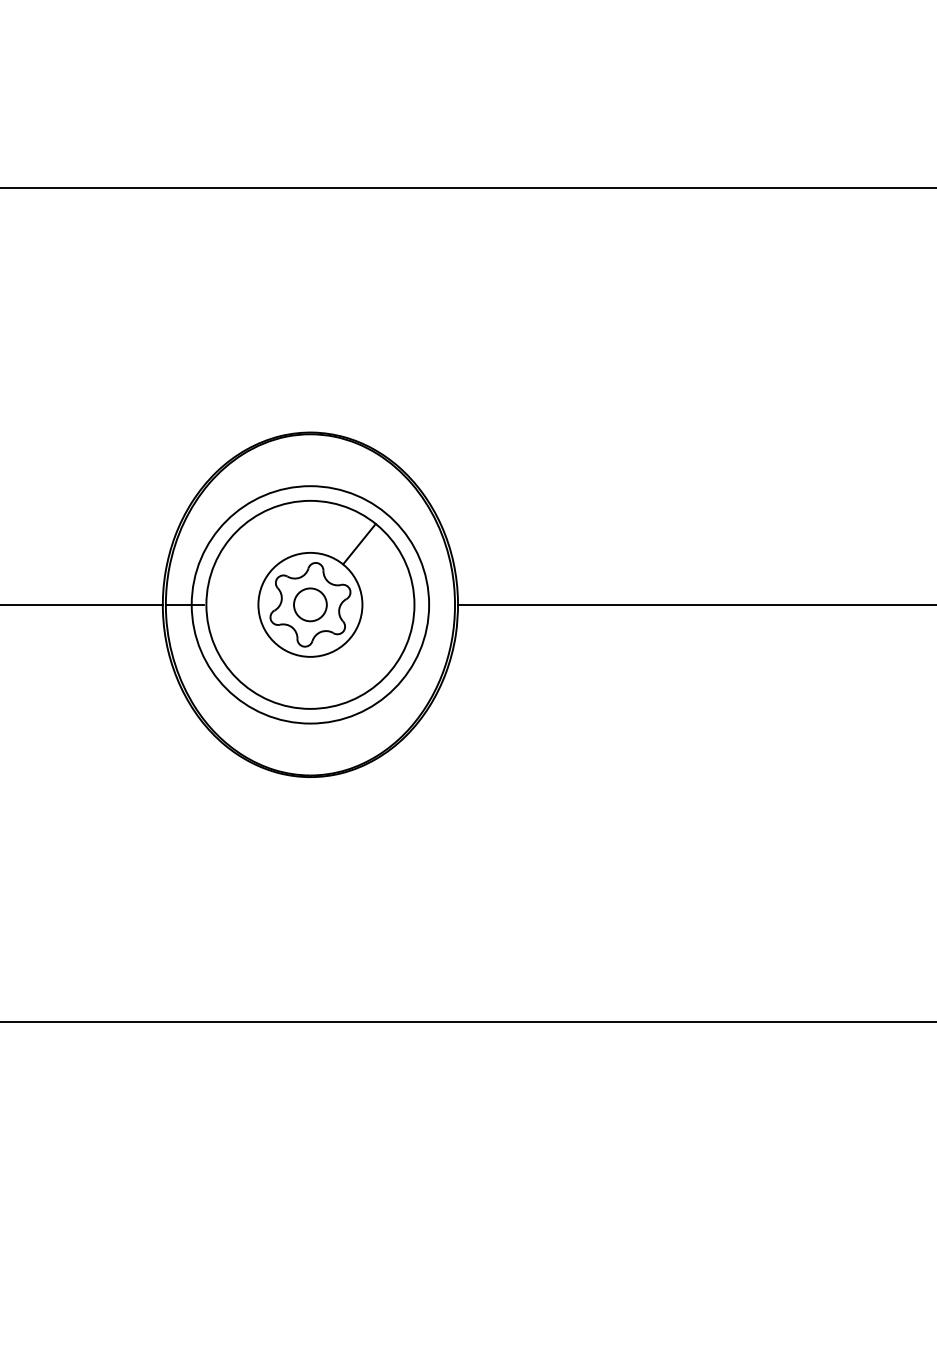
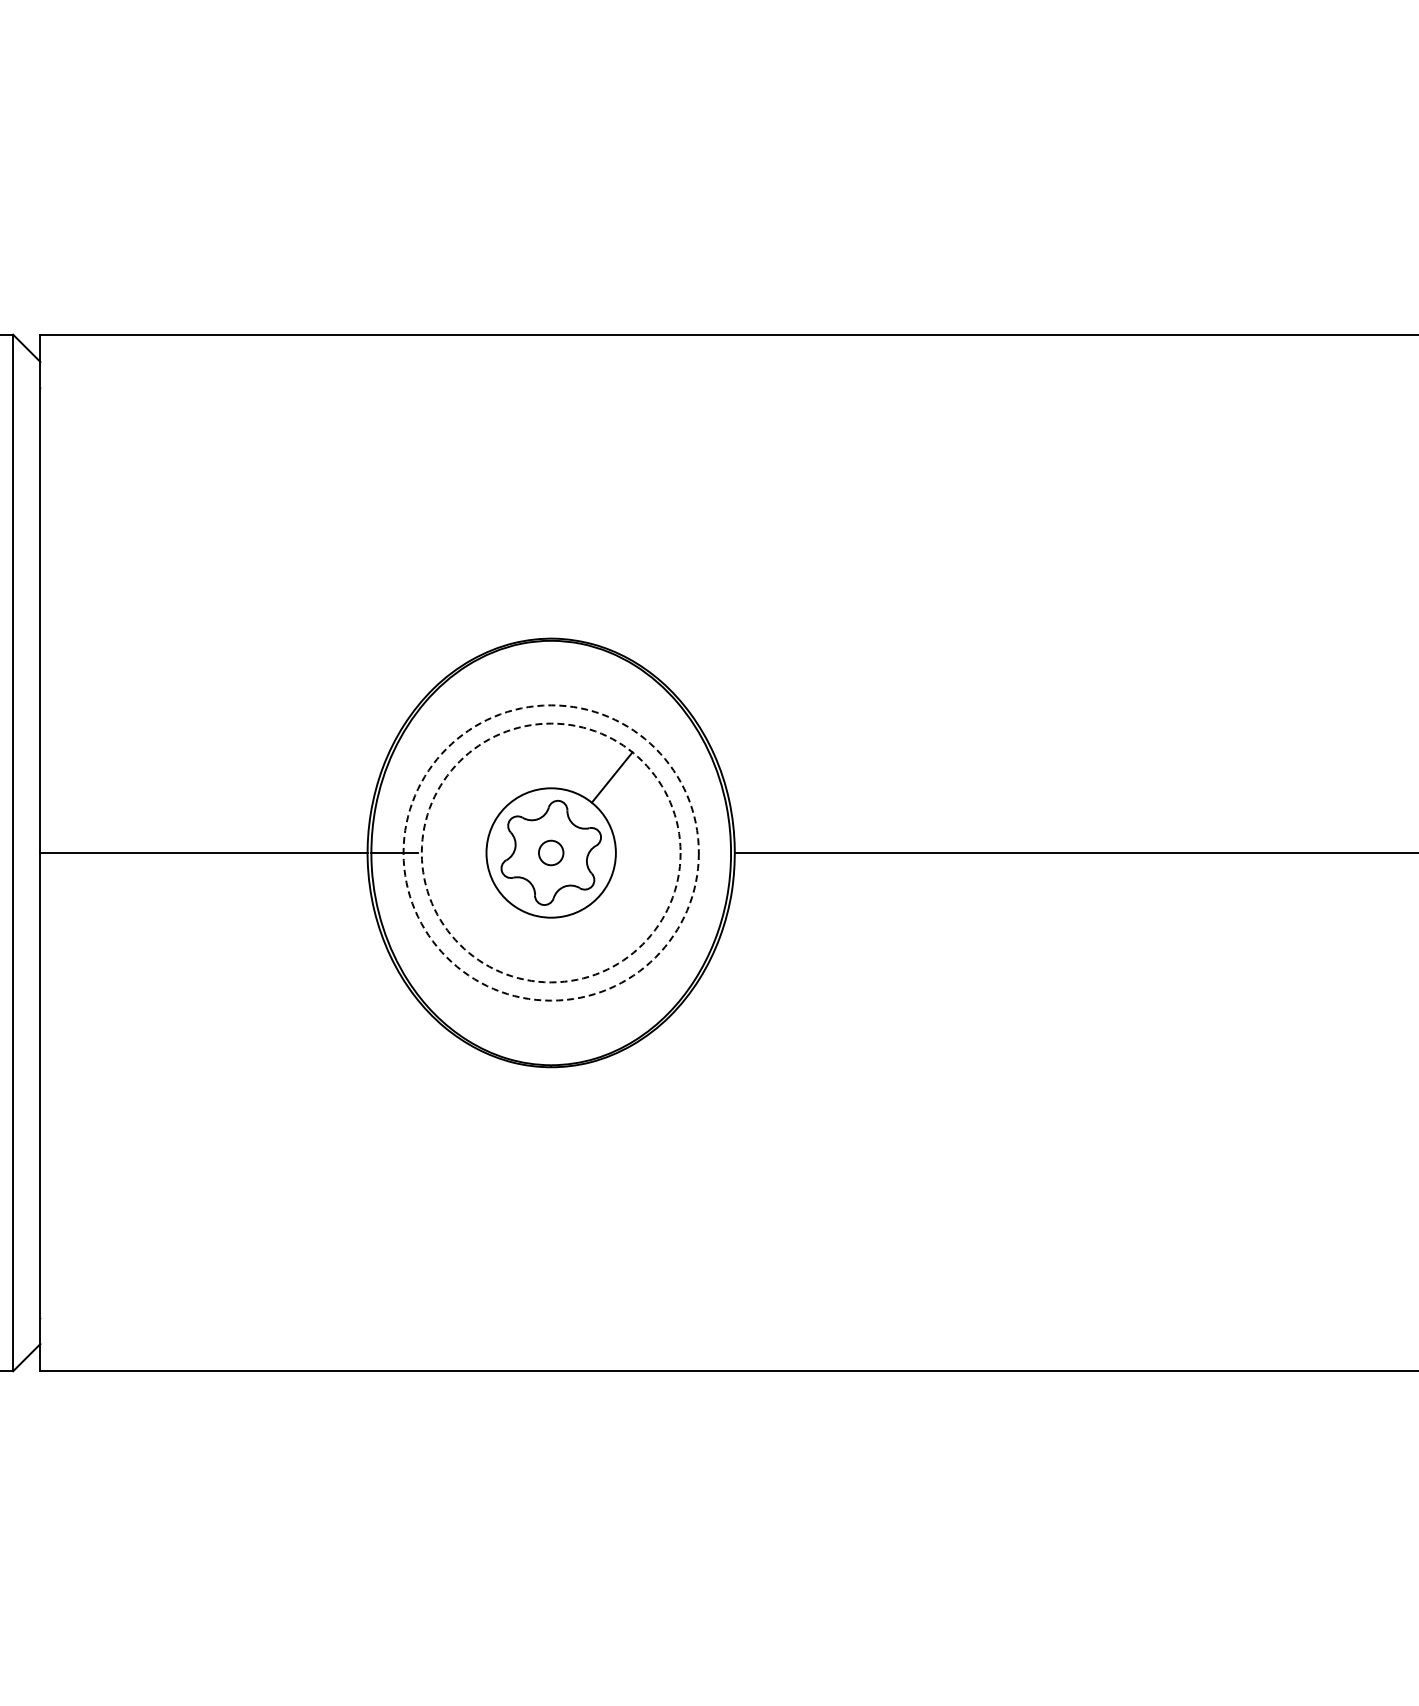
circle: (309, 604) -> (550, 852), size x0.6
circle: (309, 604) -> (550, 852), solid -> dashed
circle: (309, 604) -> (550, 852), solid -> dashed

